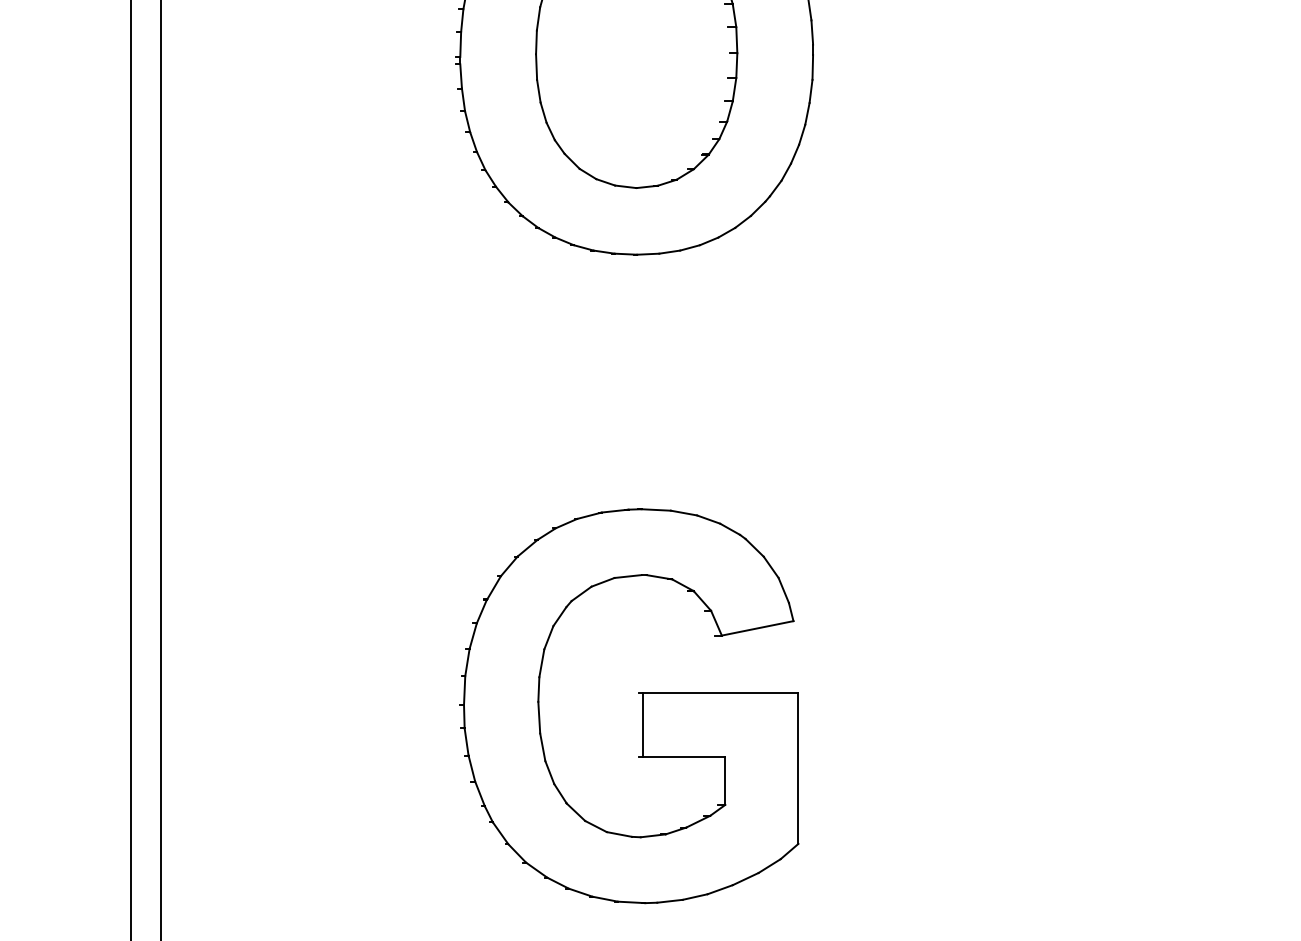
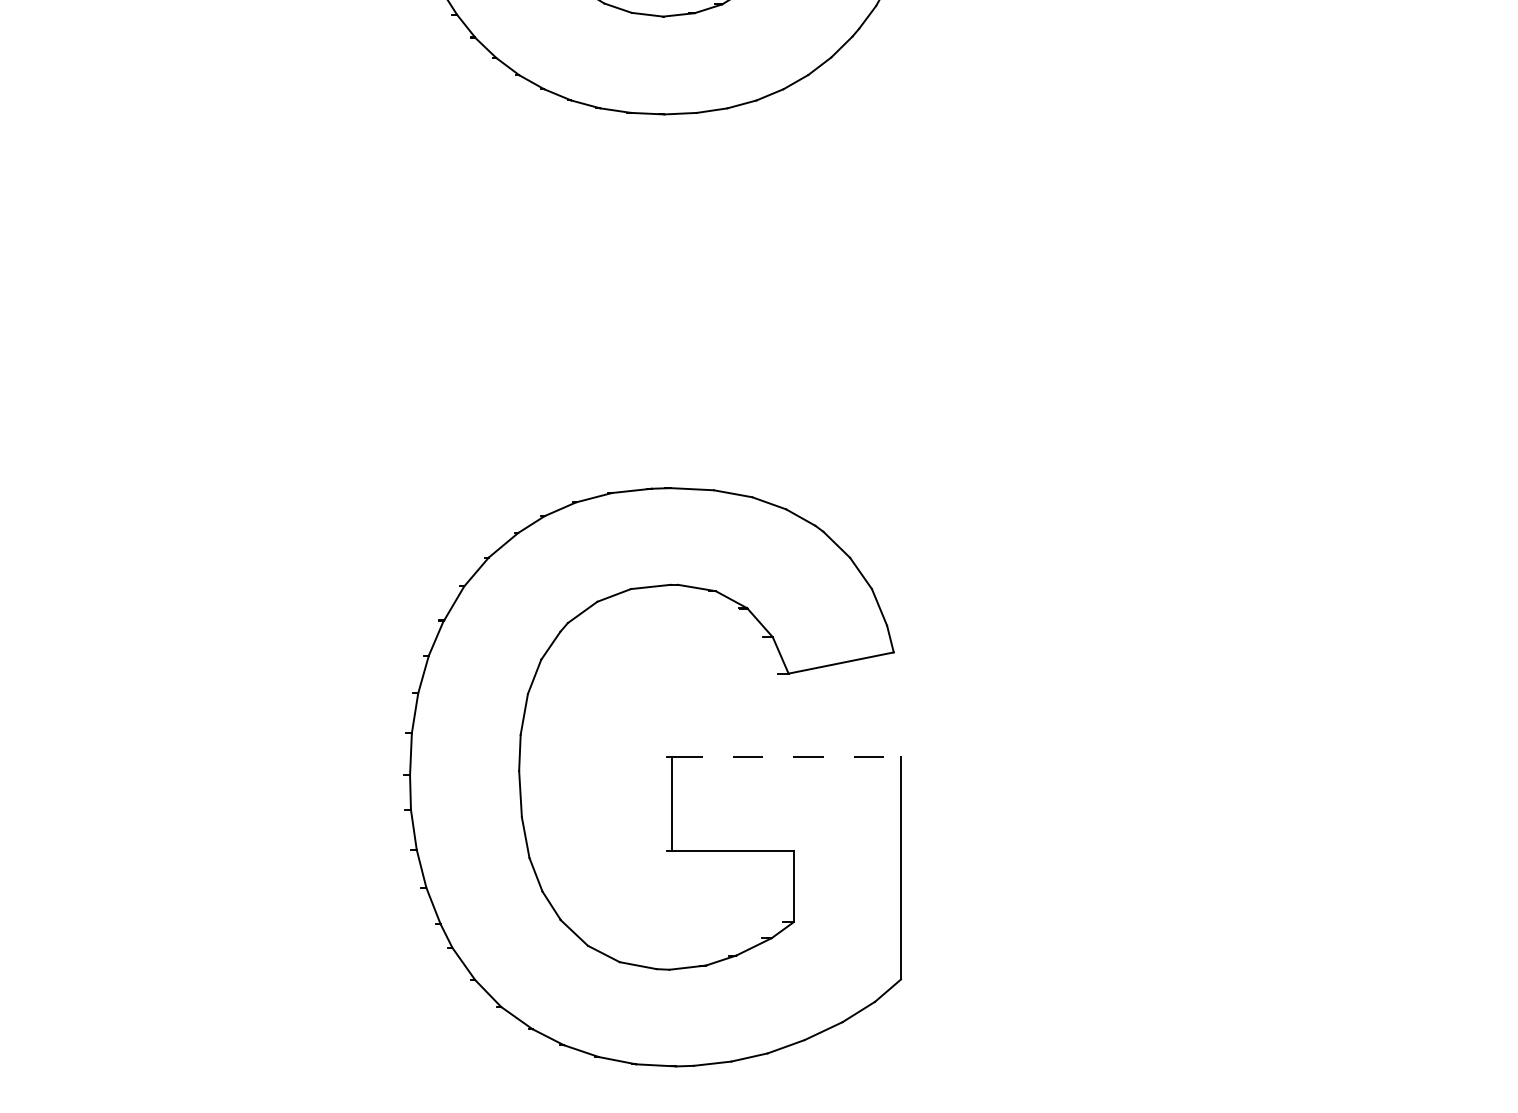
line: (720, 692) -> (786, 757), solid -> dashed

